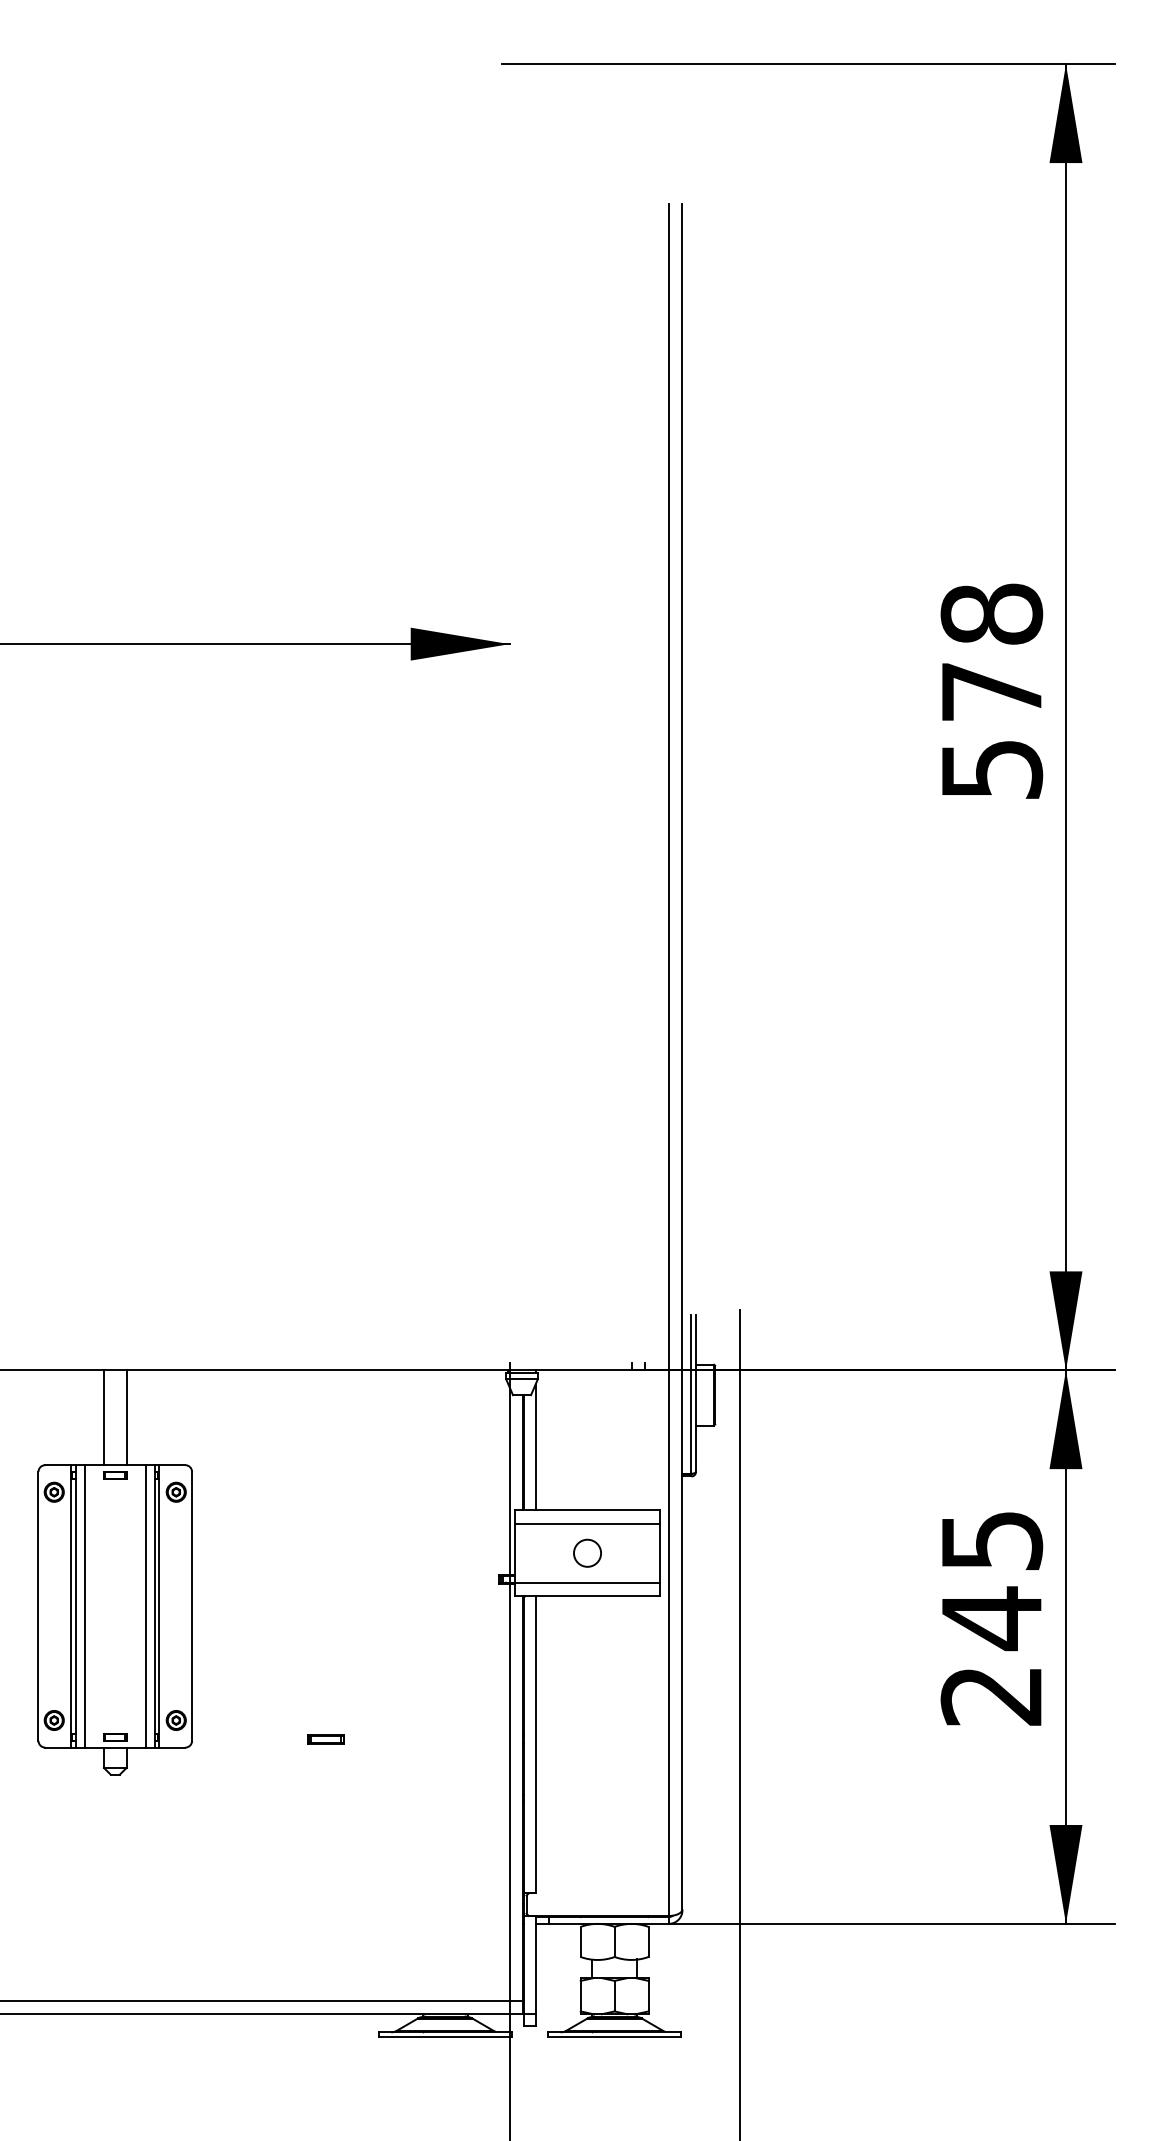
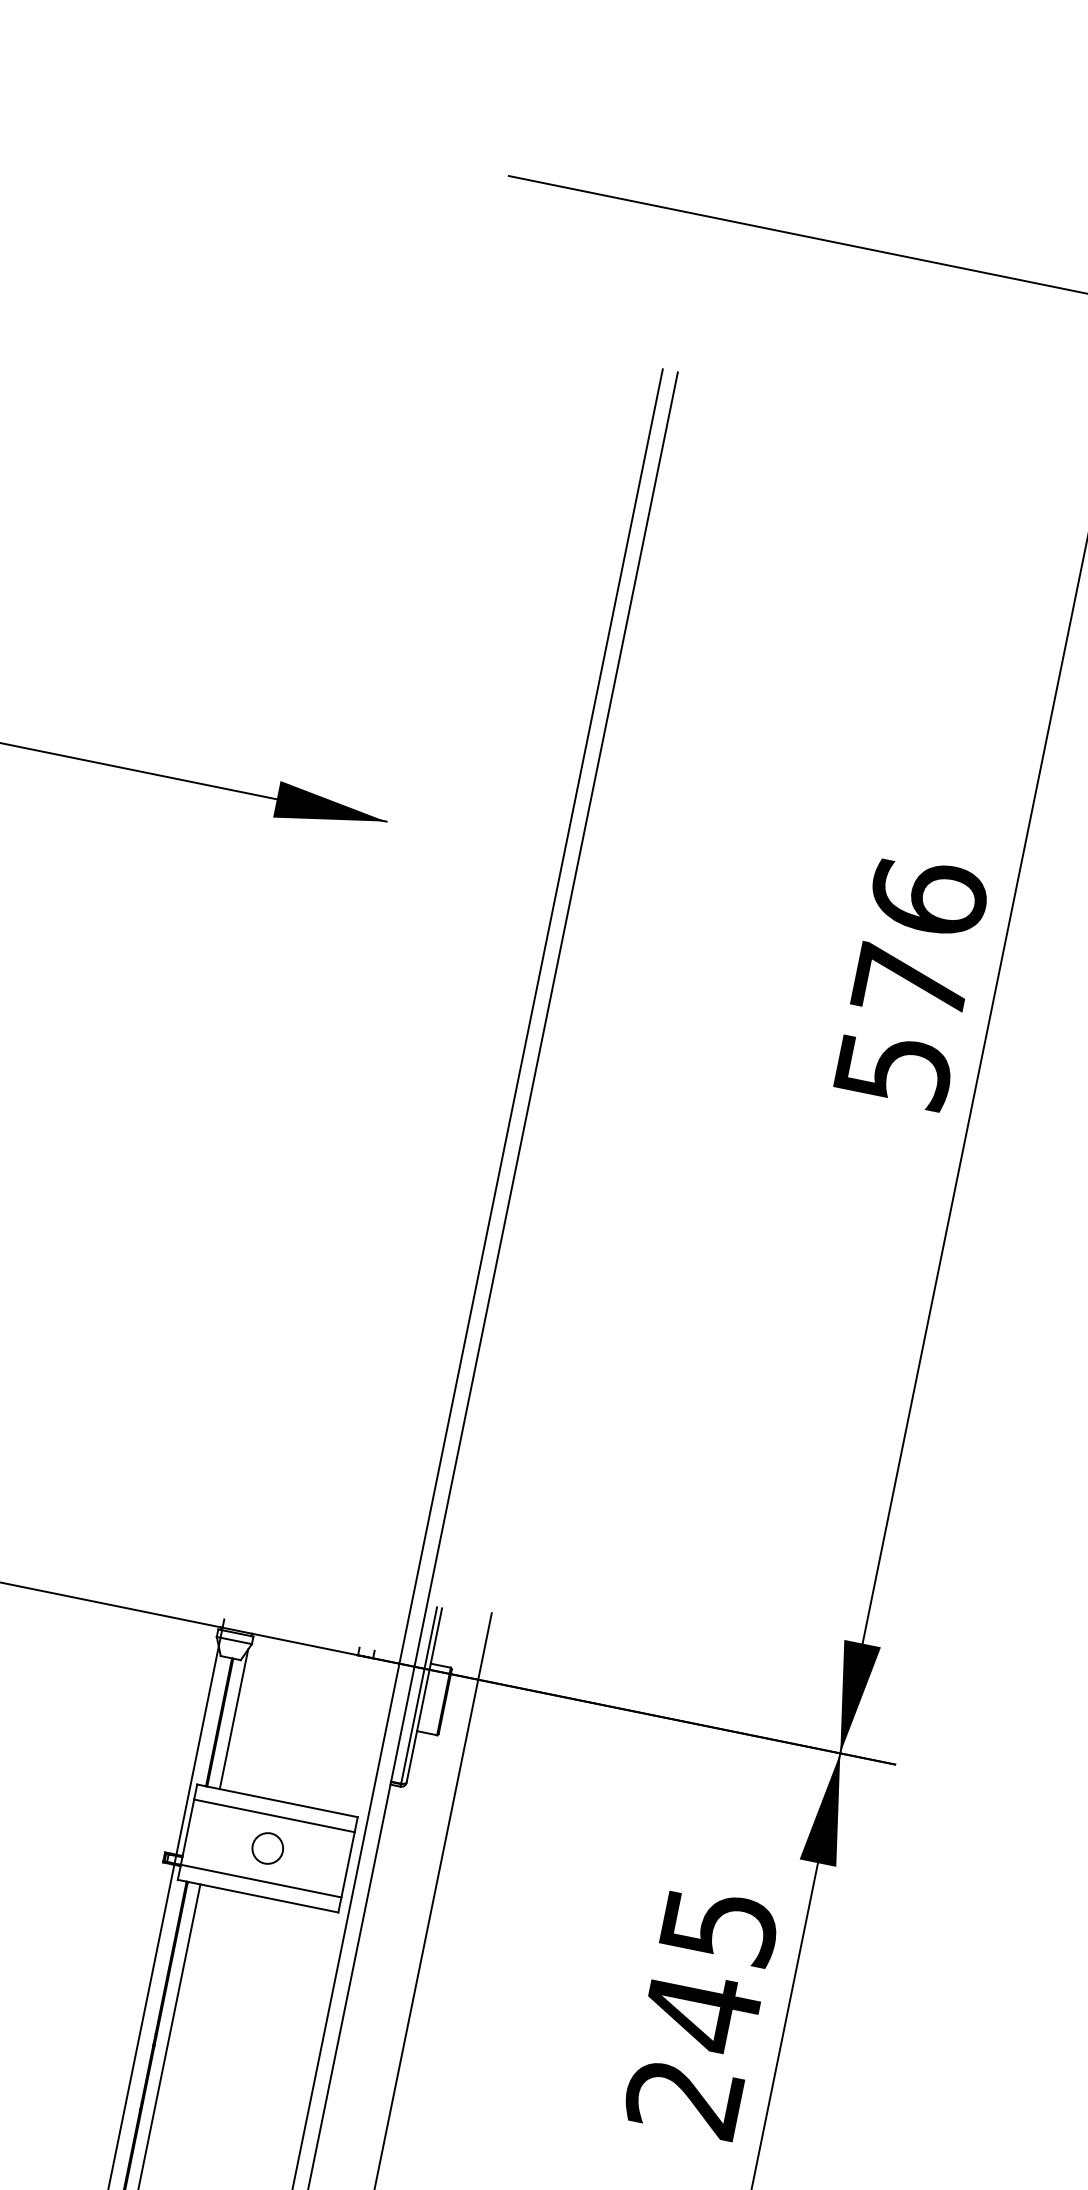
text: (991, 613) -> (928, 896), 578 -> 576

